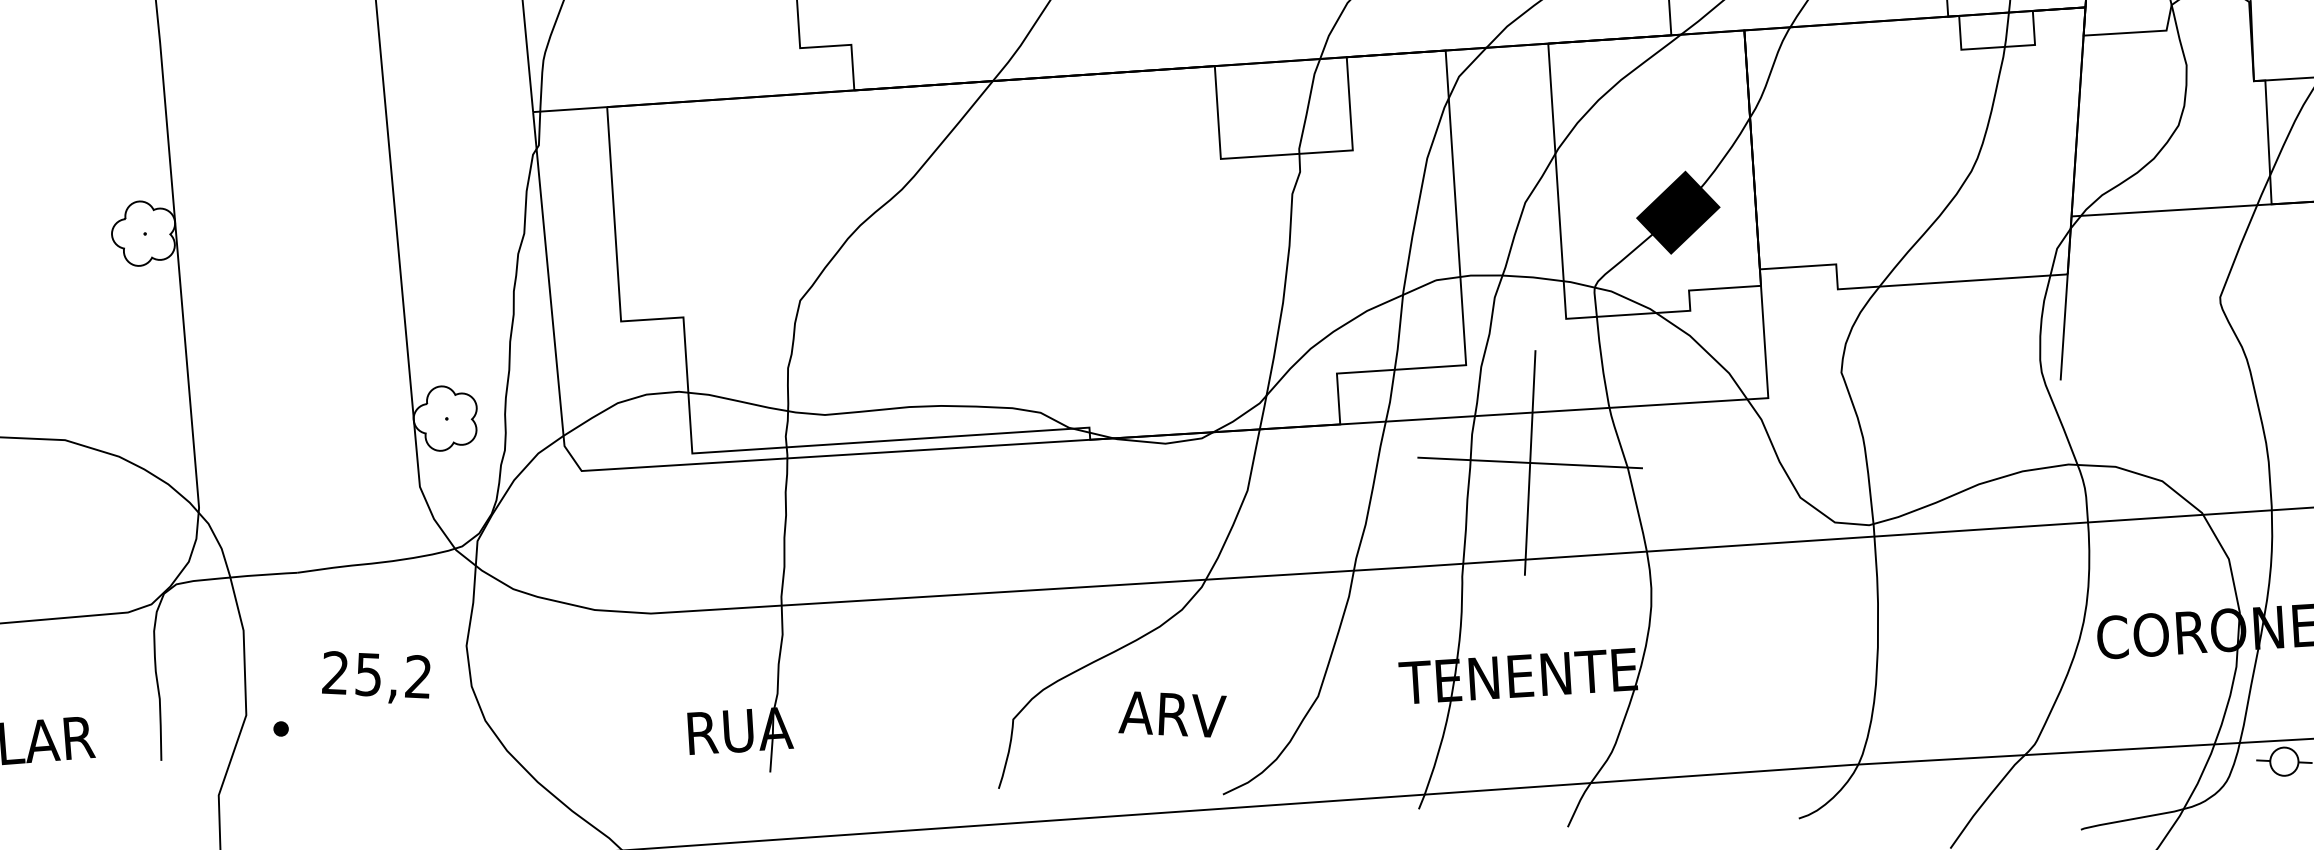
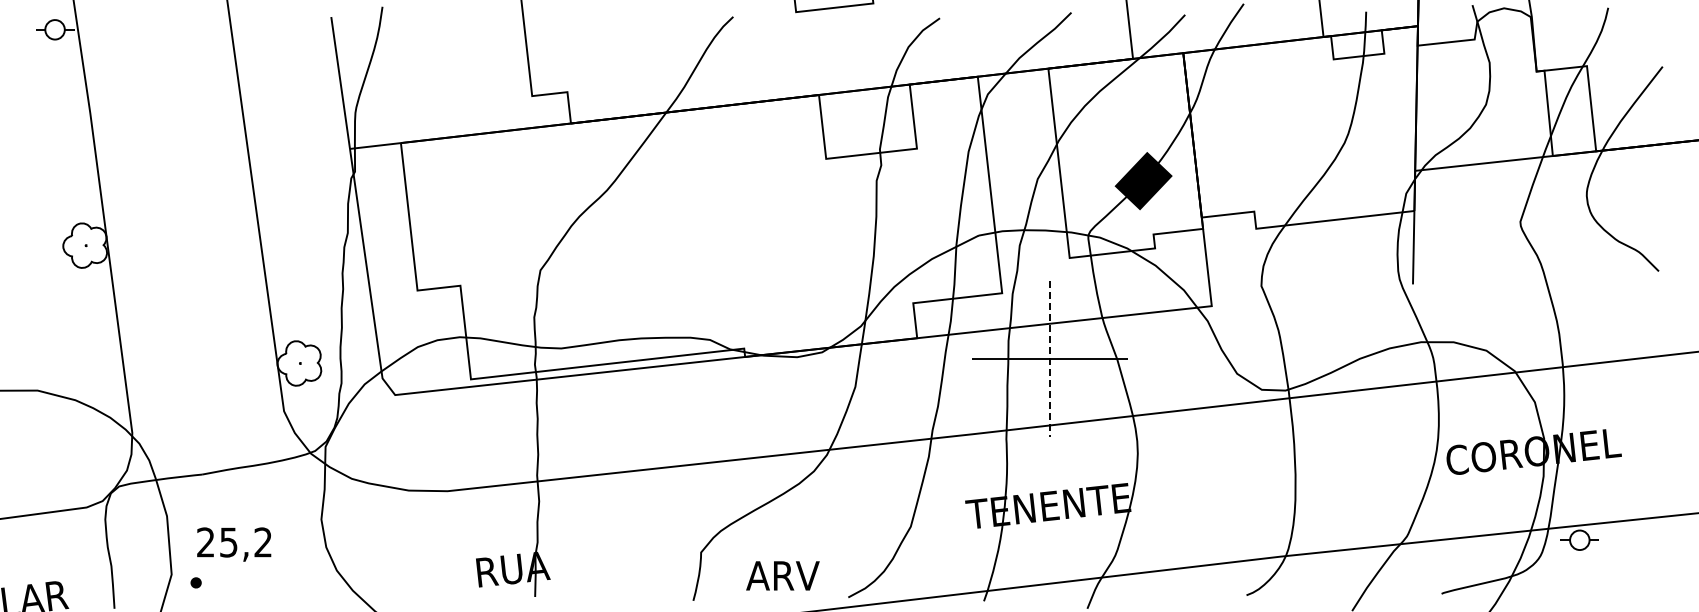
line: (1530, 464) -> (1049, 359), solid -> dashed
text: (376, 677) -> (234, 544), moved
text: (1171, 713) -> (782, 575), moved

